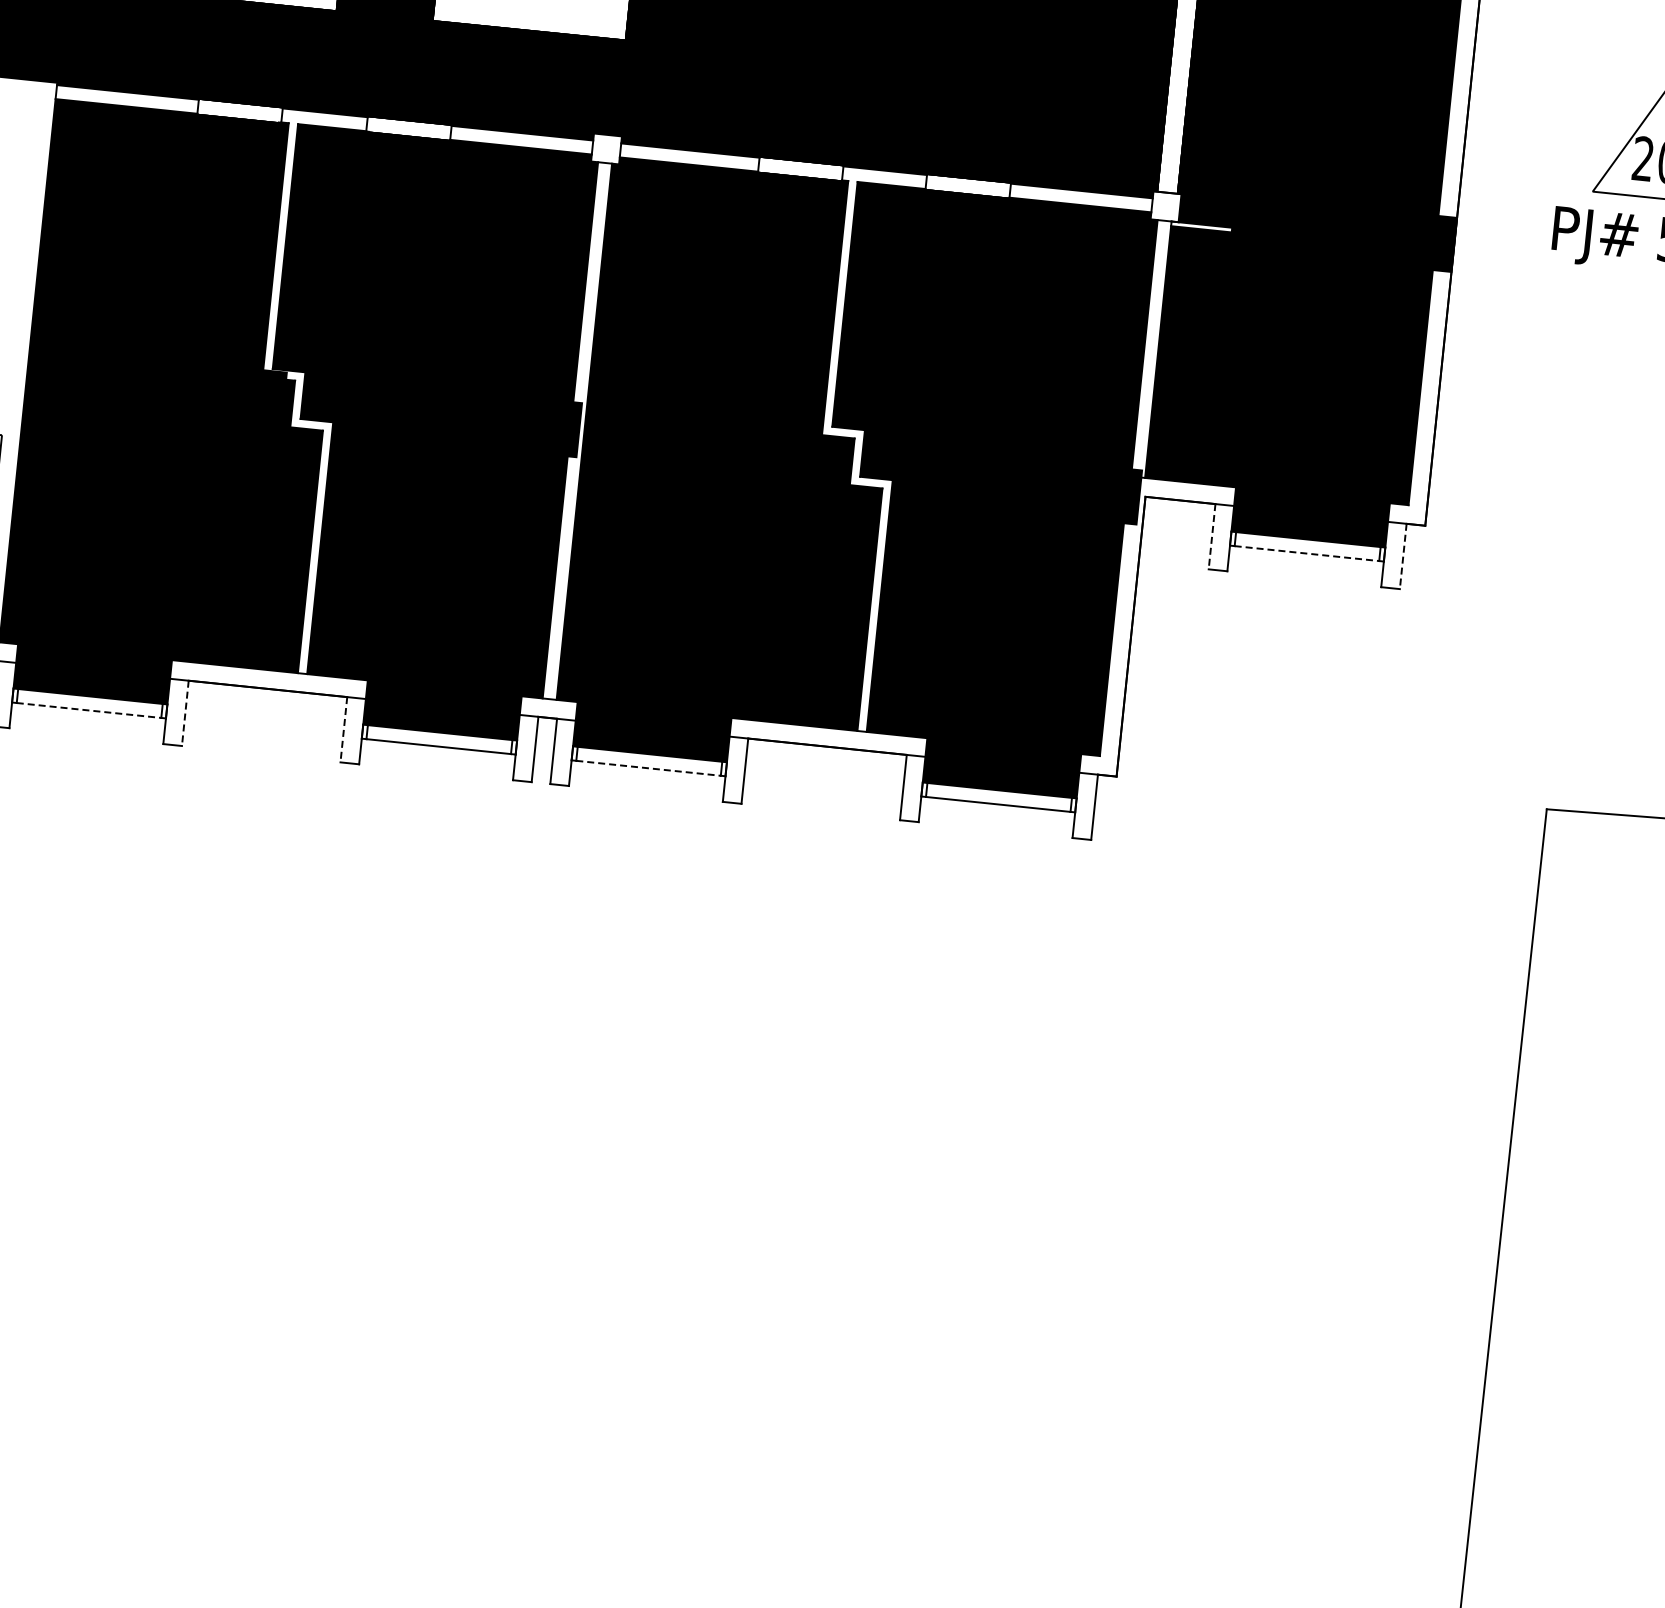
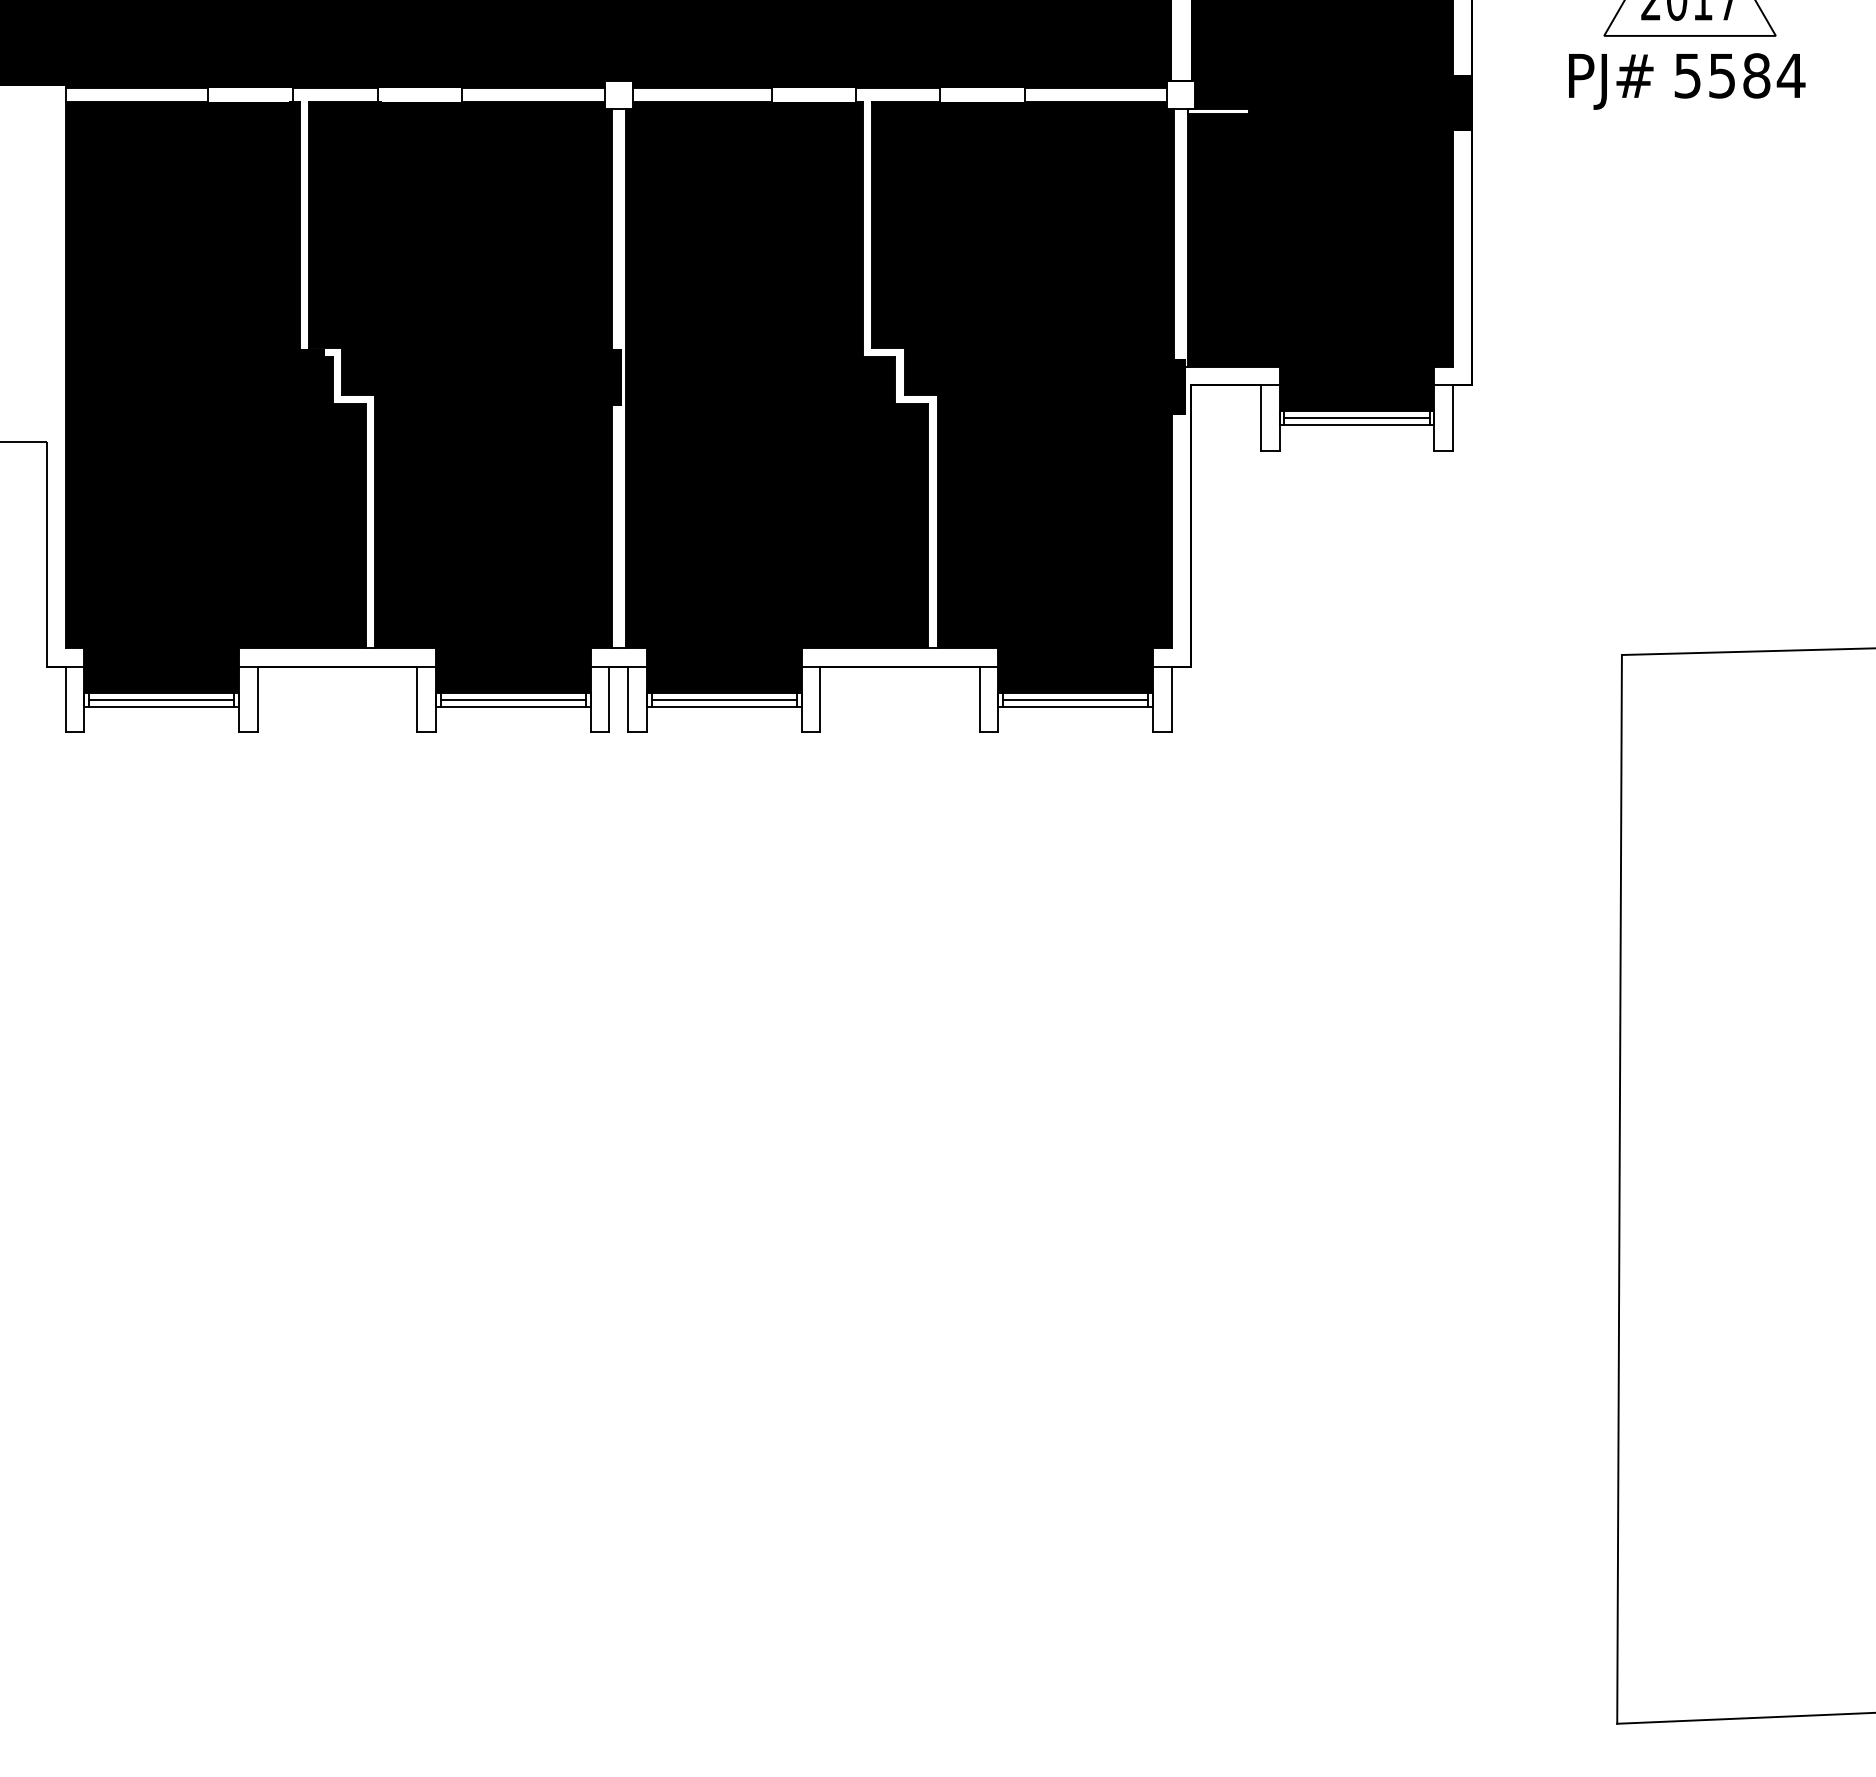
line: (1211, 536) -> (1260, 418), dashed -> solid
line: (1307, 546) -> (1356, 418), added
line: (1307, 553) -> (1357, 425), dashed -> solid
line: (1403, 556) -> (1453, 418), dashed -> solid
line: (89, 703) -> (161, 699), added
line: (88, 710) -> (161, 706), dashed -> solid
line: (185, 713) -> (257, 699), dashed -> solid
line: (344, 729) -> (417, 699), dashed -> solid
line: (438, 739) -> (512, 699), added
line: (648, 761) -> (723, 699), added
line: (648, 768) -> (724, 706), dashed -> solid
line: (998, 797) -> (1075, 699), added

